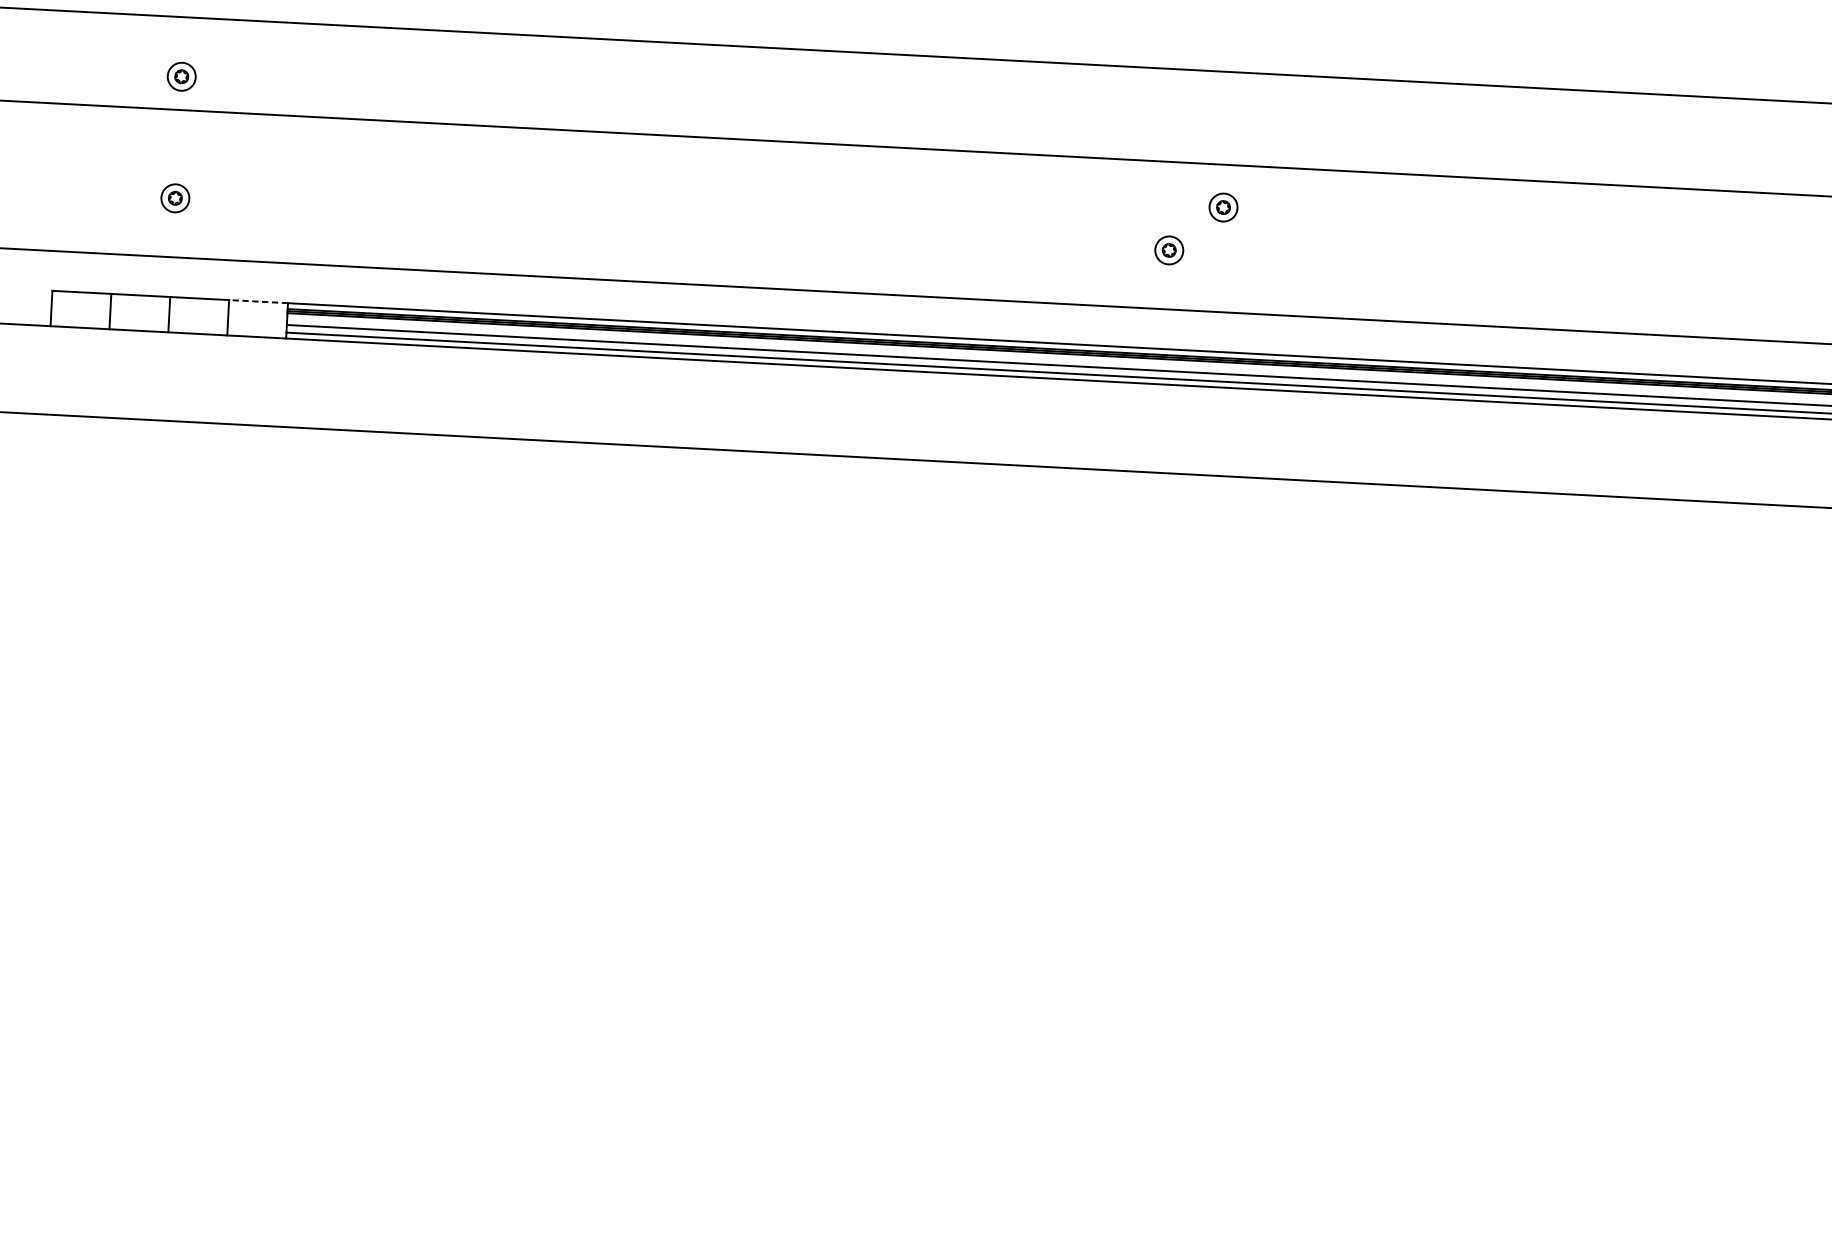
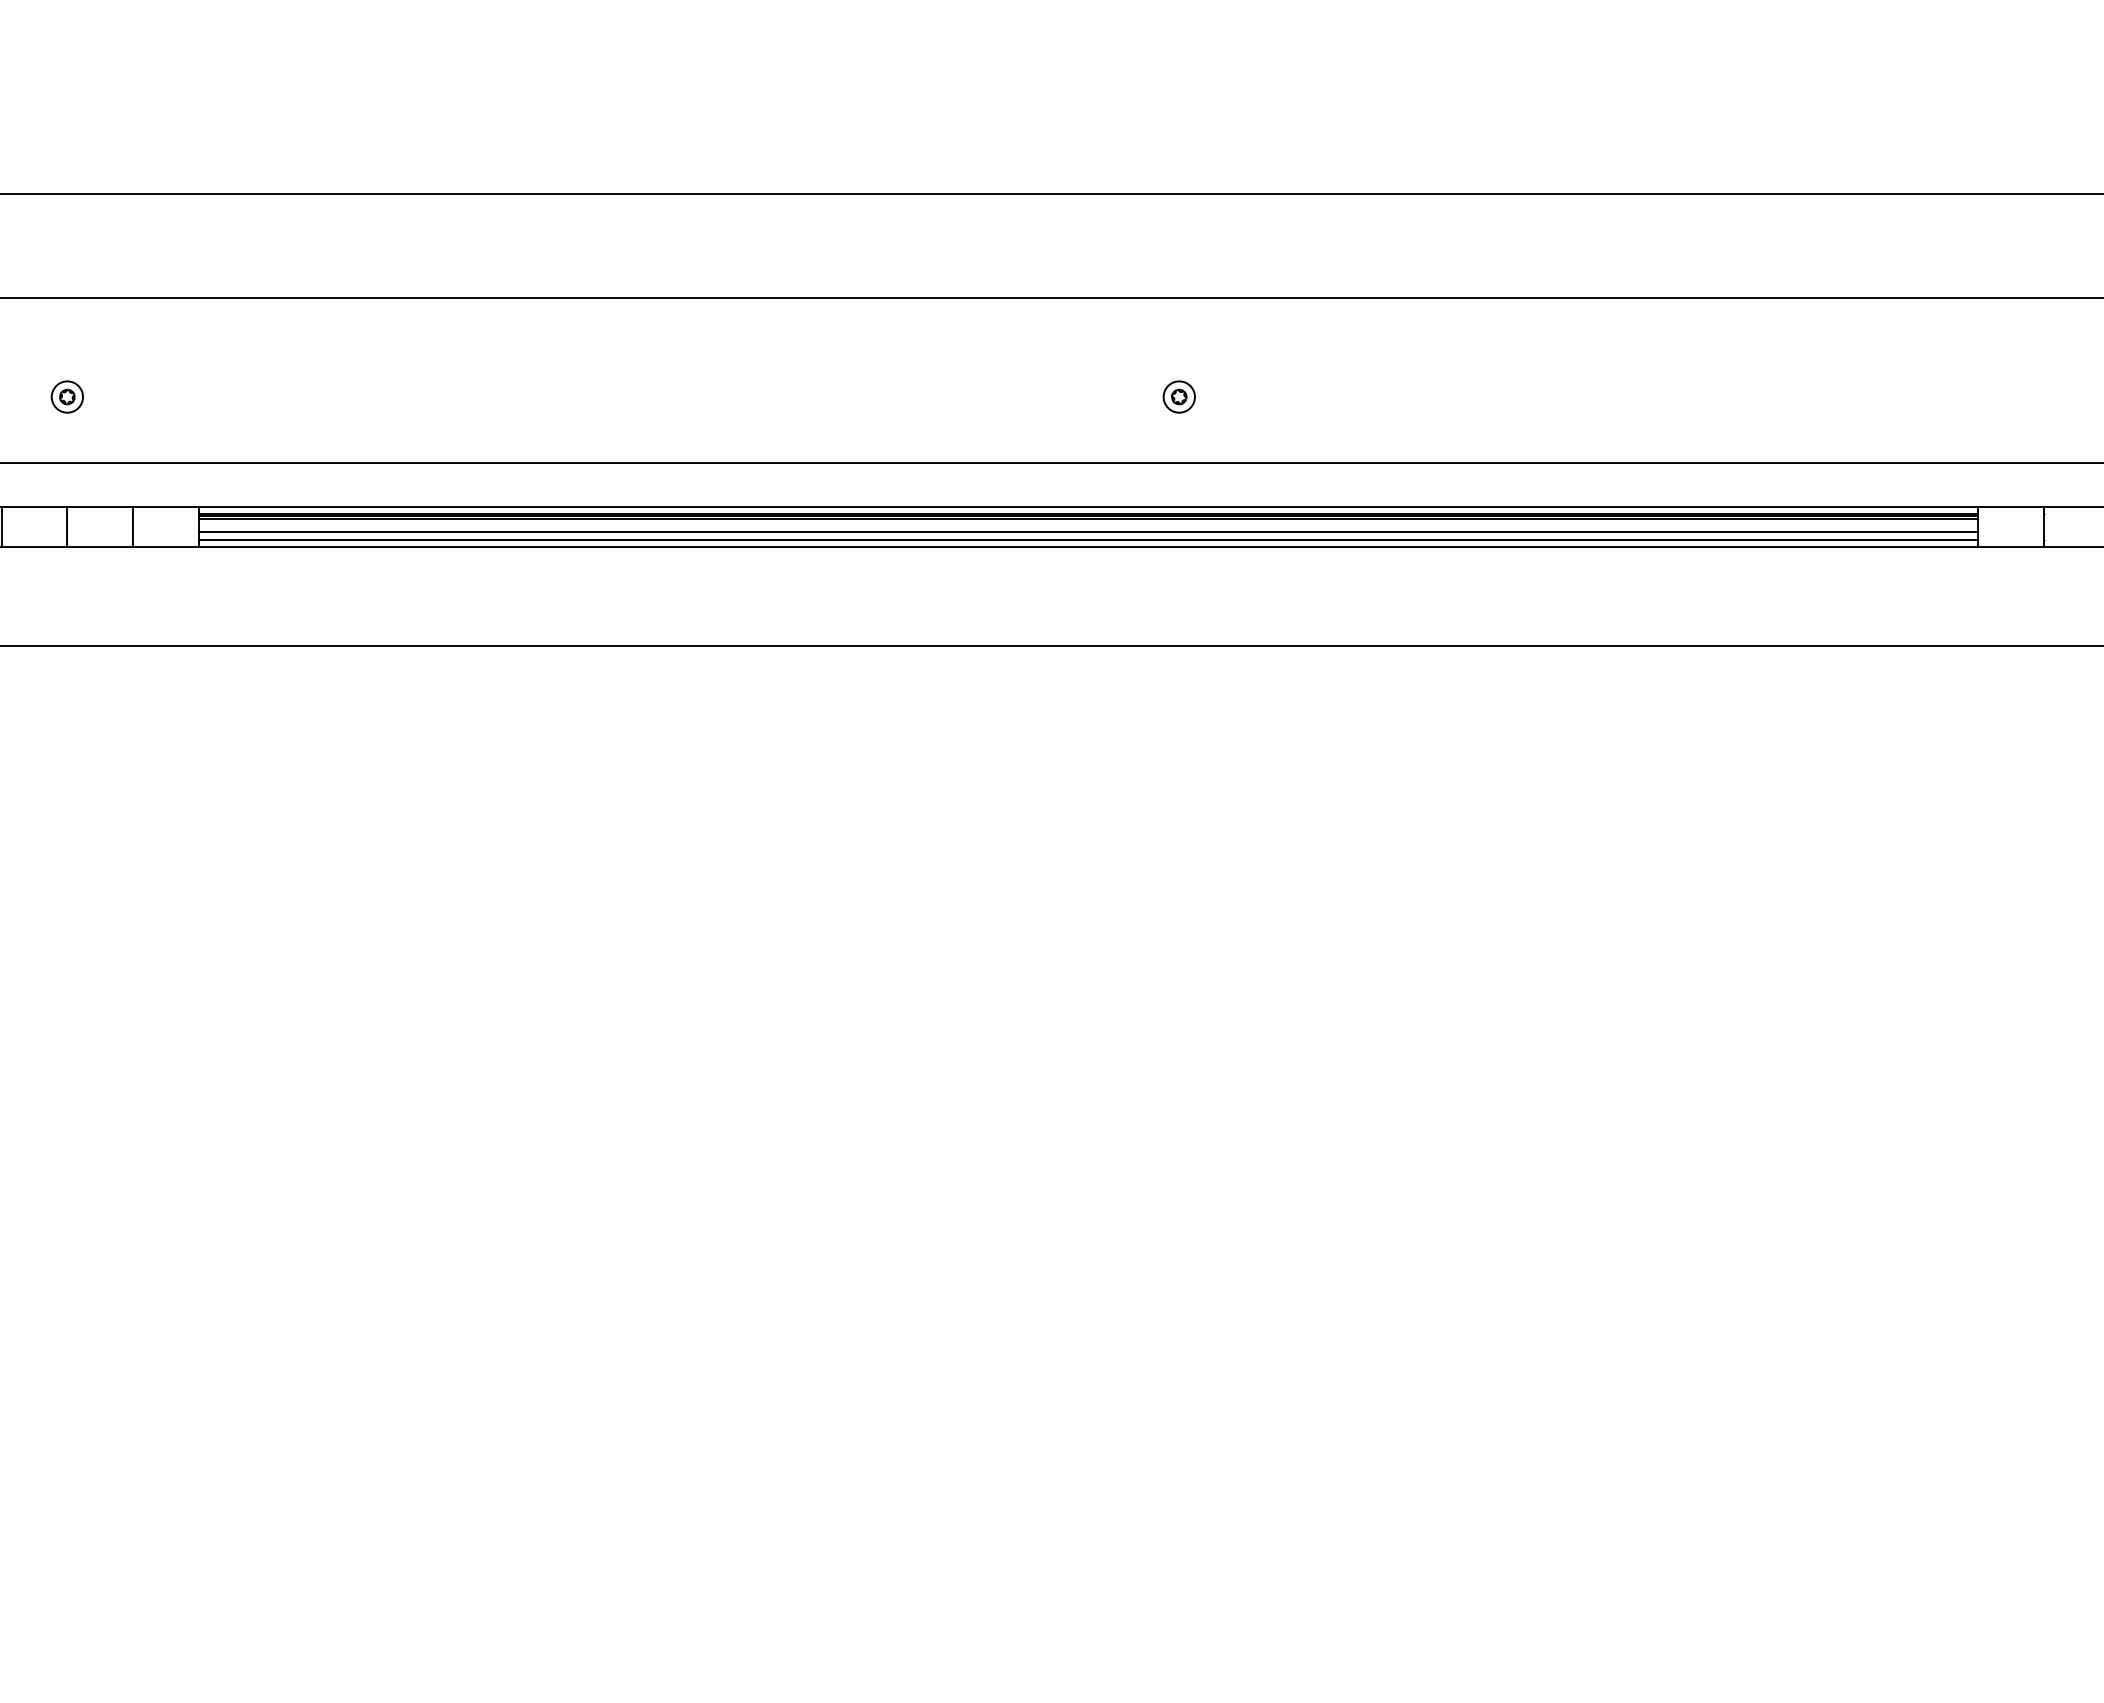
part: (180, 76) -> (66, 260), removed
part: (1222, 207) -> (1236, 345), removed
line: (258, 301) -> (166, 507), dashed -> solid

